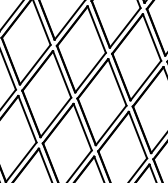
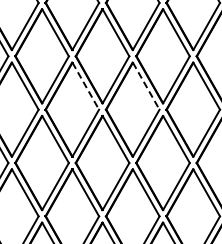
line: (61, 74) -> (85, 86), solid -> dashed
line: (117, 82) -> (146, 86), solid -> dashed

